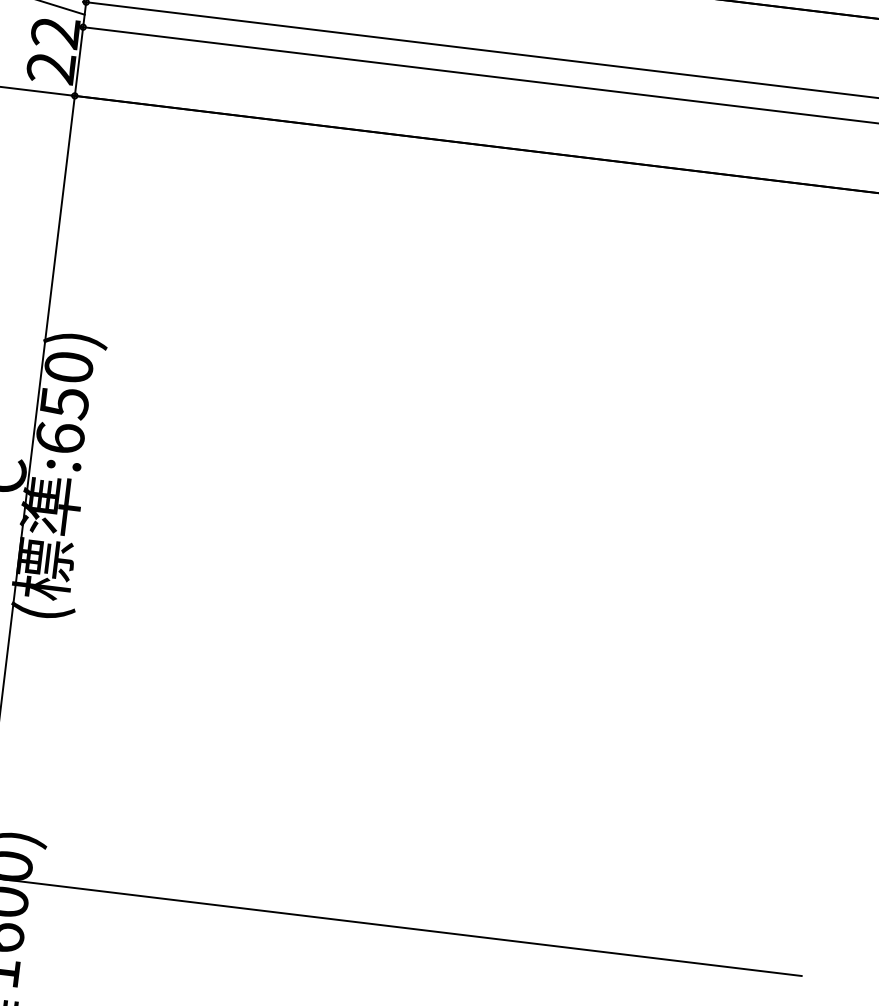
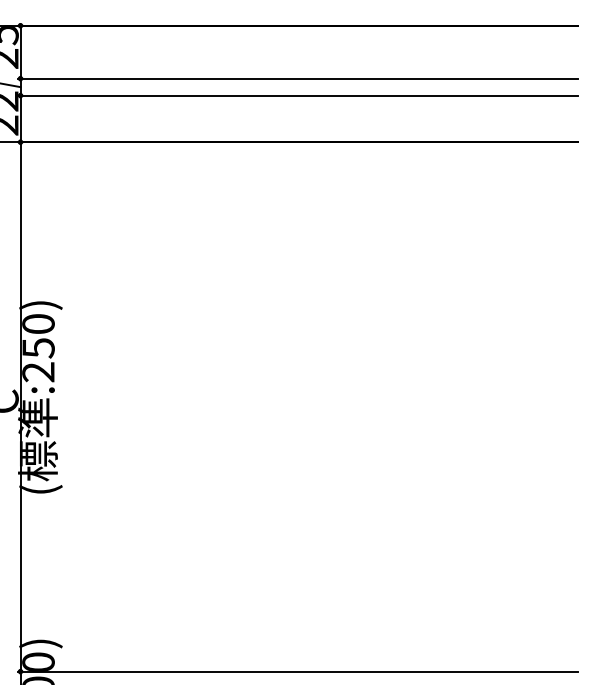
text: (60, 438) -> (38, 372), :650) -> :250)

